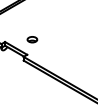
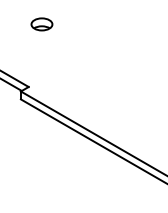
part: (32, 39) -> (42, 23), moved

